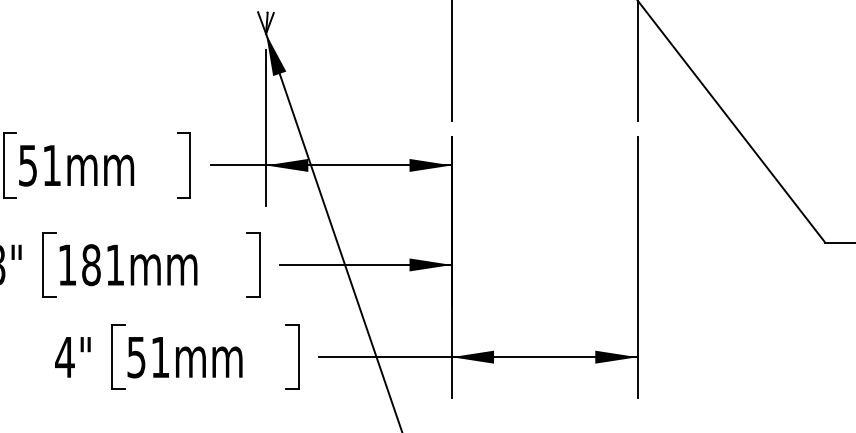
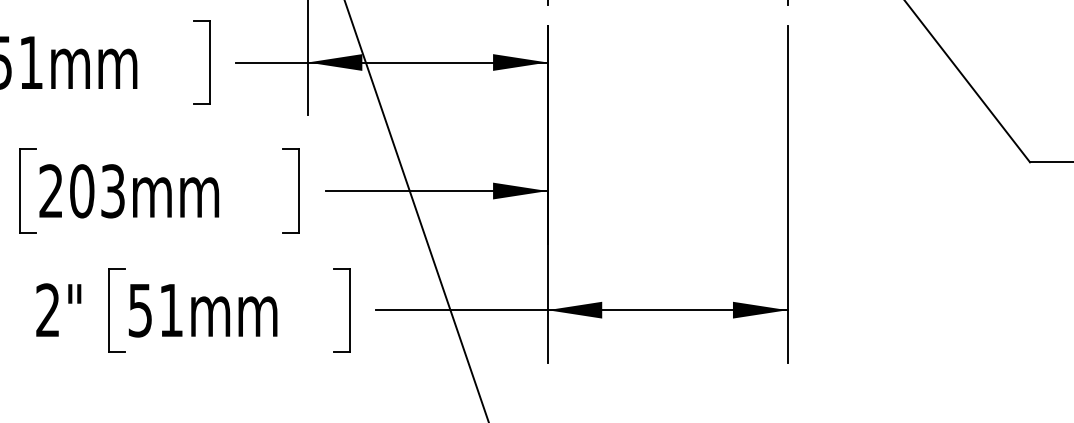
text: (91, 265) -> (82, 191), 181mm -> 203mm
text: (64, 356) -> (47, 309), 4" -> 2"

